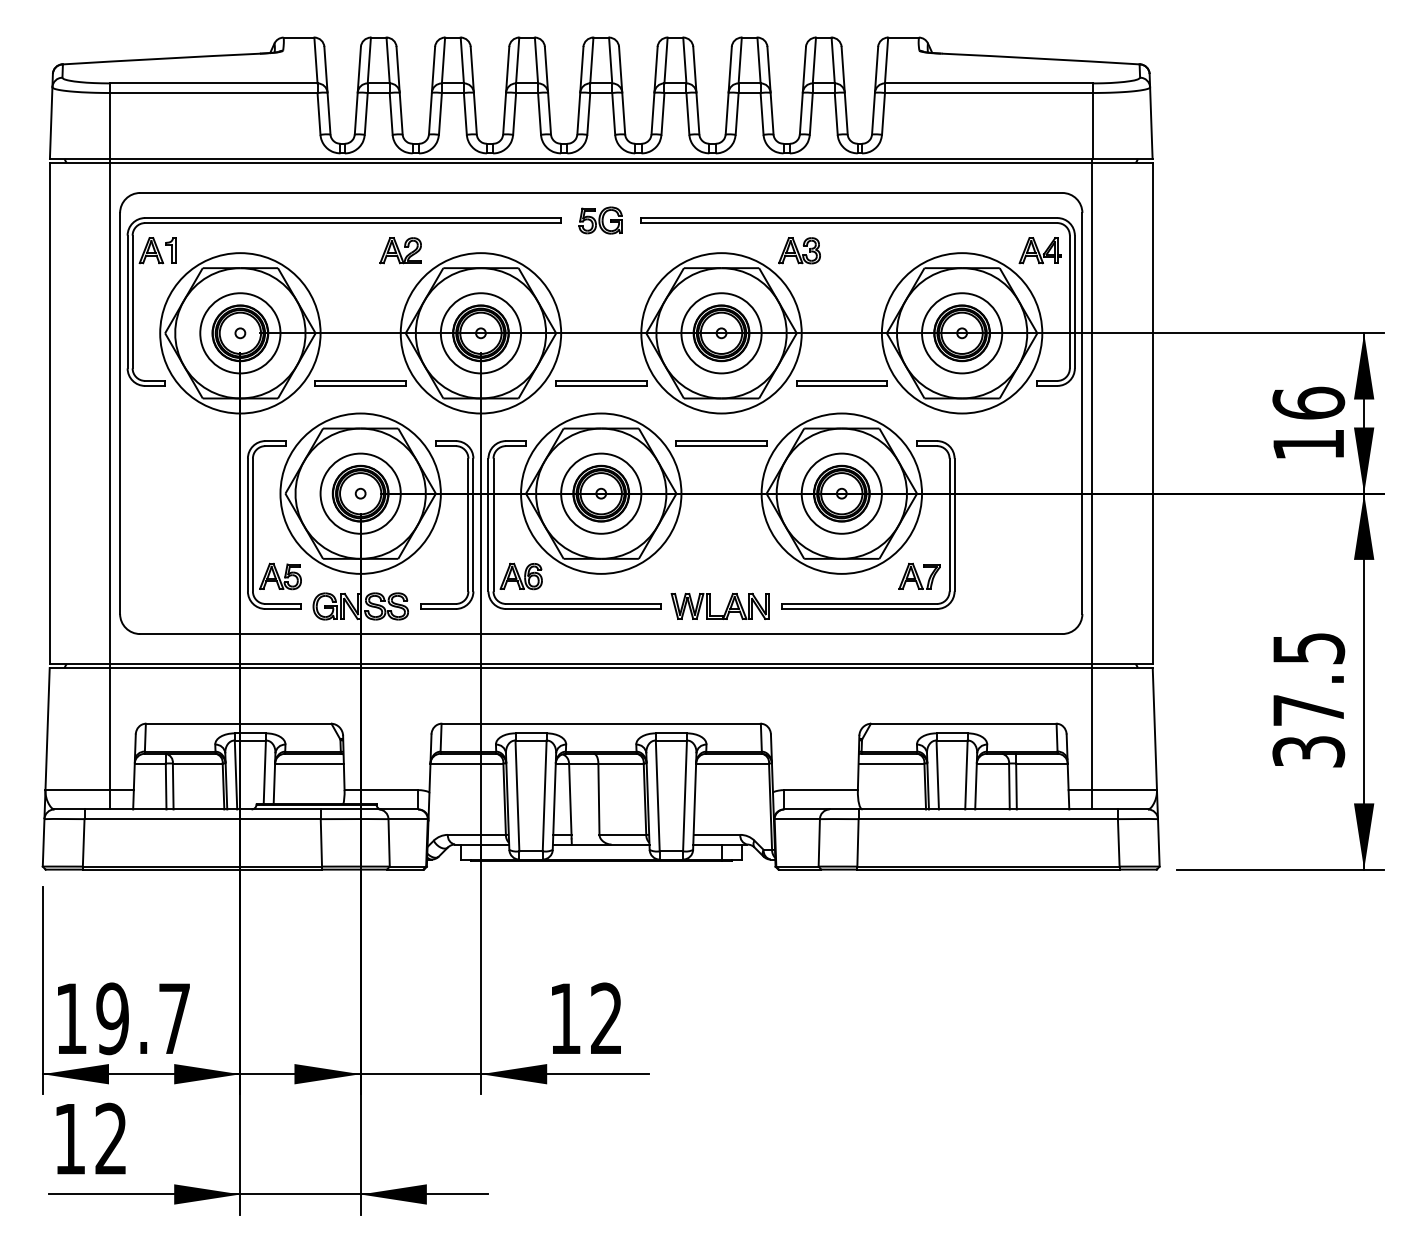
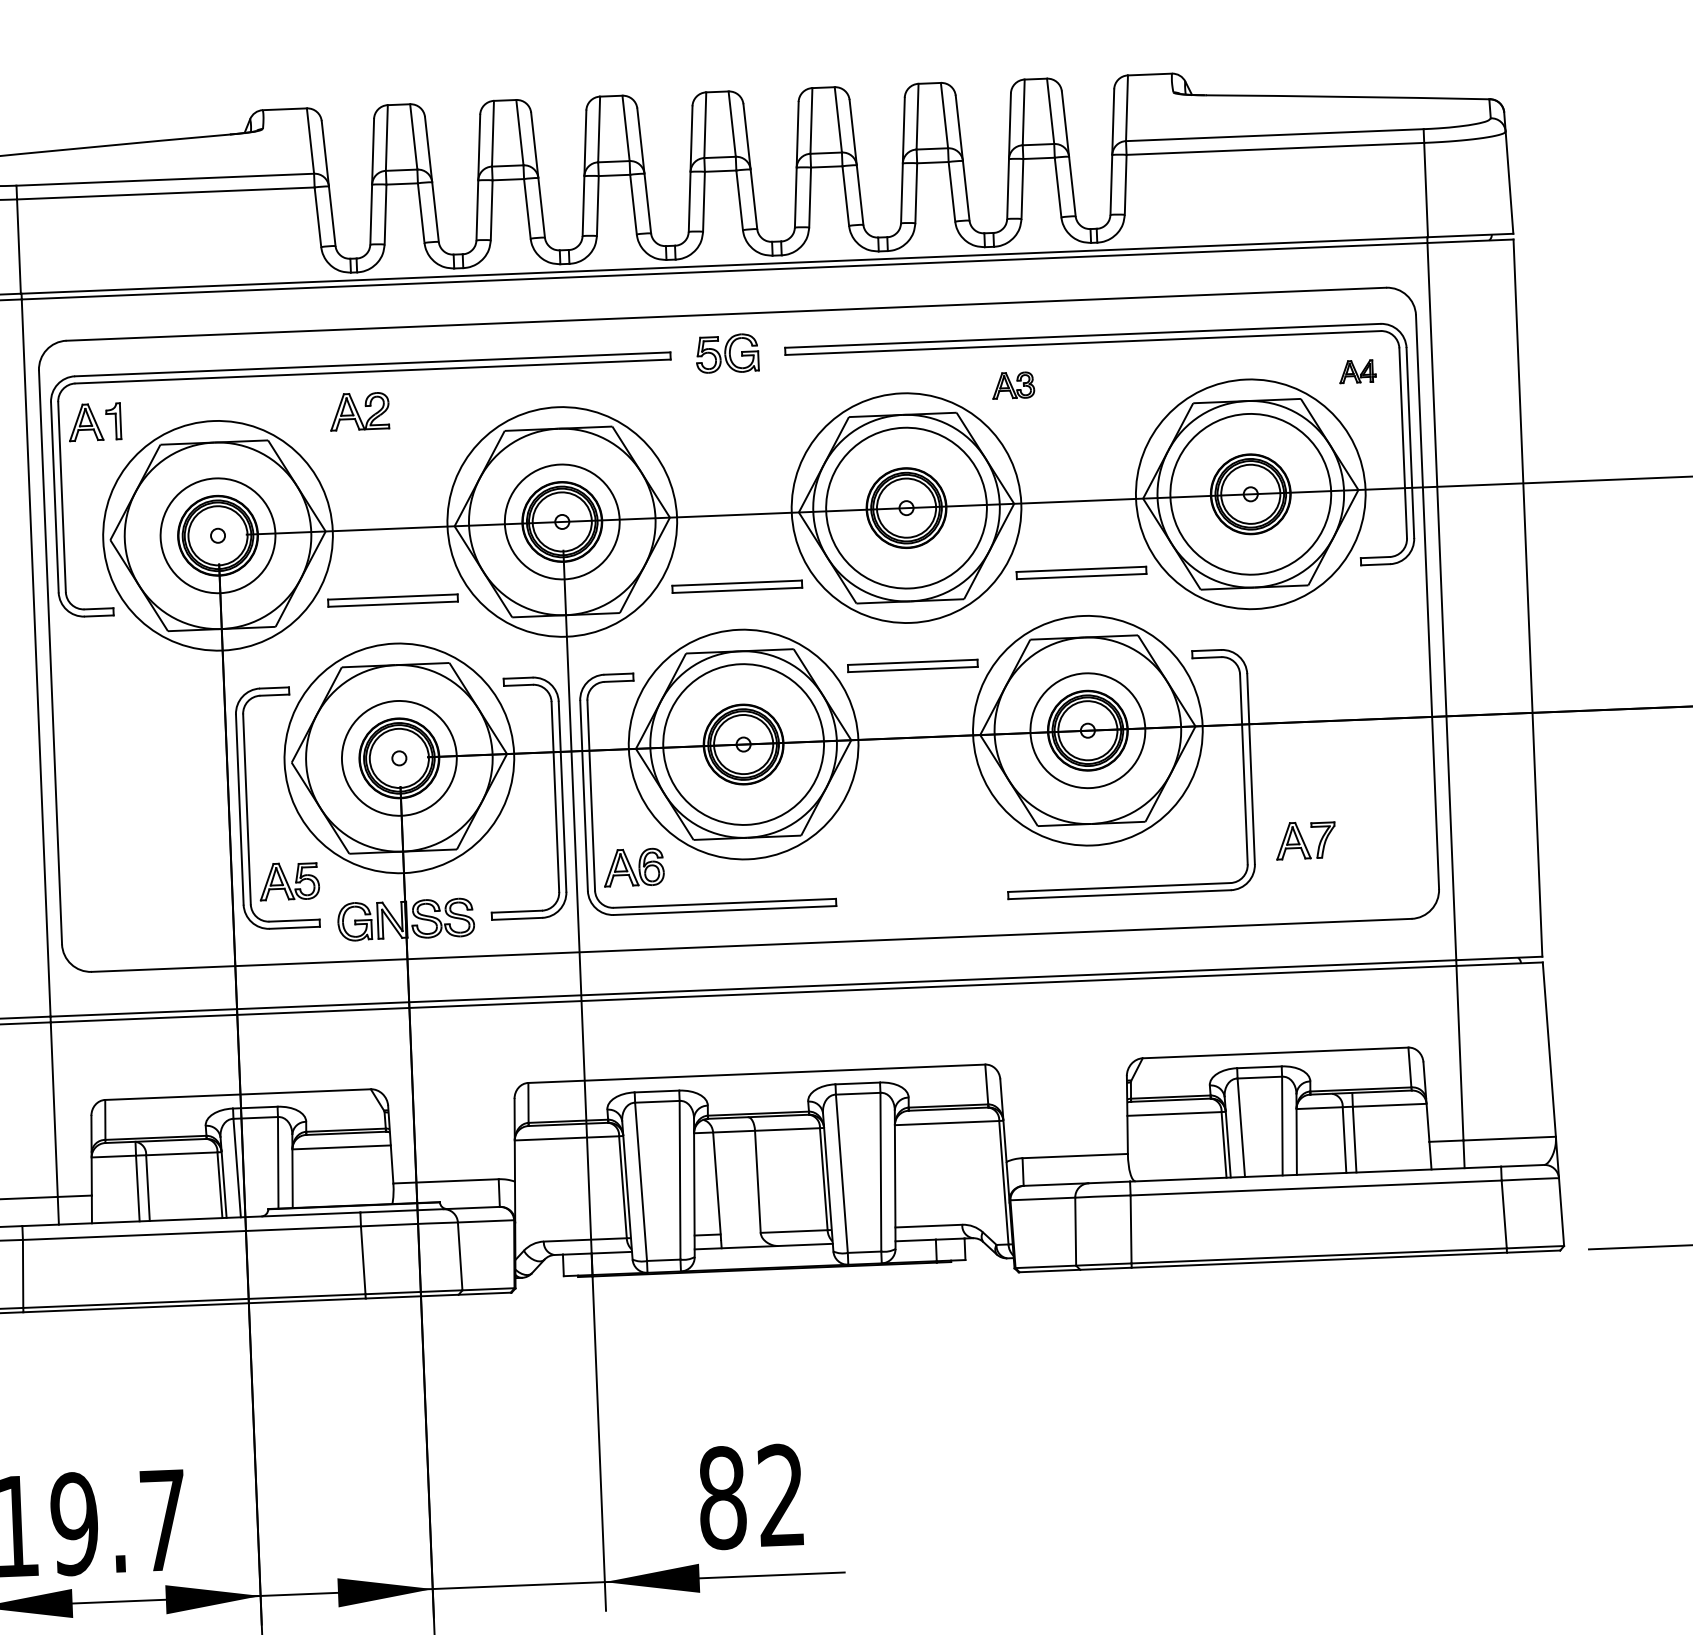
part: (400, 250) -> (359, 411), moved
part: (799, 250) -> (1013, 385), size x0.7
part: (1039, 250) -> (1356, 371), size x0.6
circle: (721, 333) -> (906, 508), size x1.4
circle: (962, 333) -> (1251, 494), size x1.4
circle: (601, 493) -> (743, 744), size x1.4
part: (919, 575) -> (1305, 839), moved
part: (725, 609) -> (928, 903), removed
text: (565, 1018) -> (722, 1497), 12 -> 82

